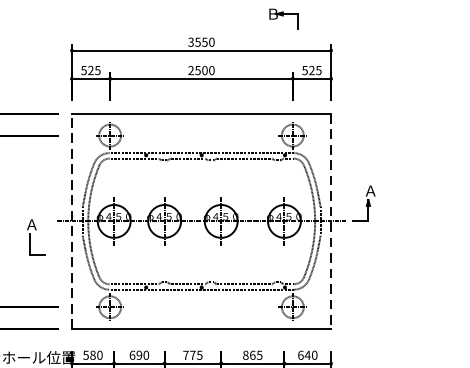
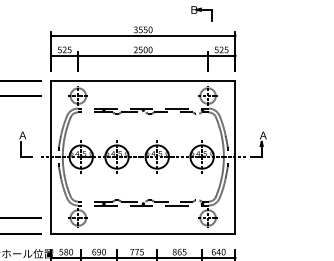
line: (72, 222) -> (51, 157), dashed -> solid
line: (331, 222) -> (235, 157), dashed -> solid
part: (35, 237) -> (25, 144), moved

